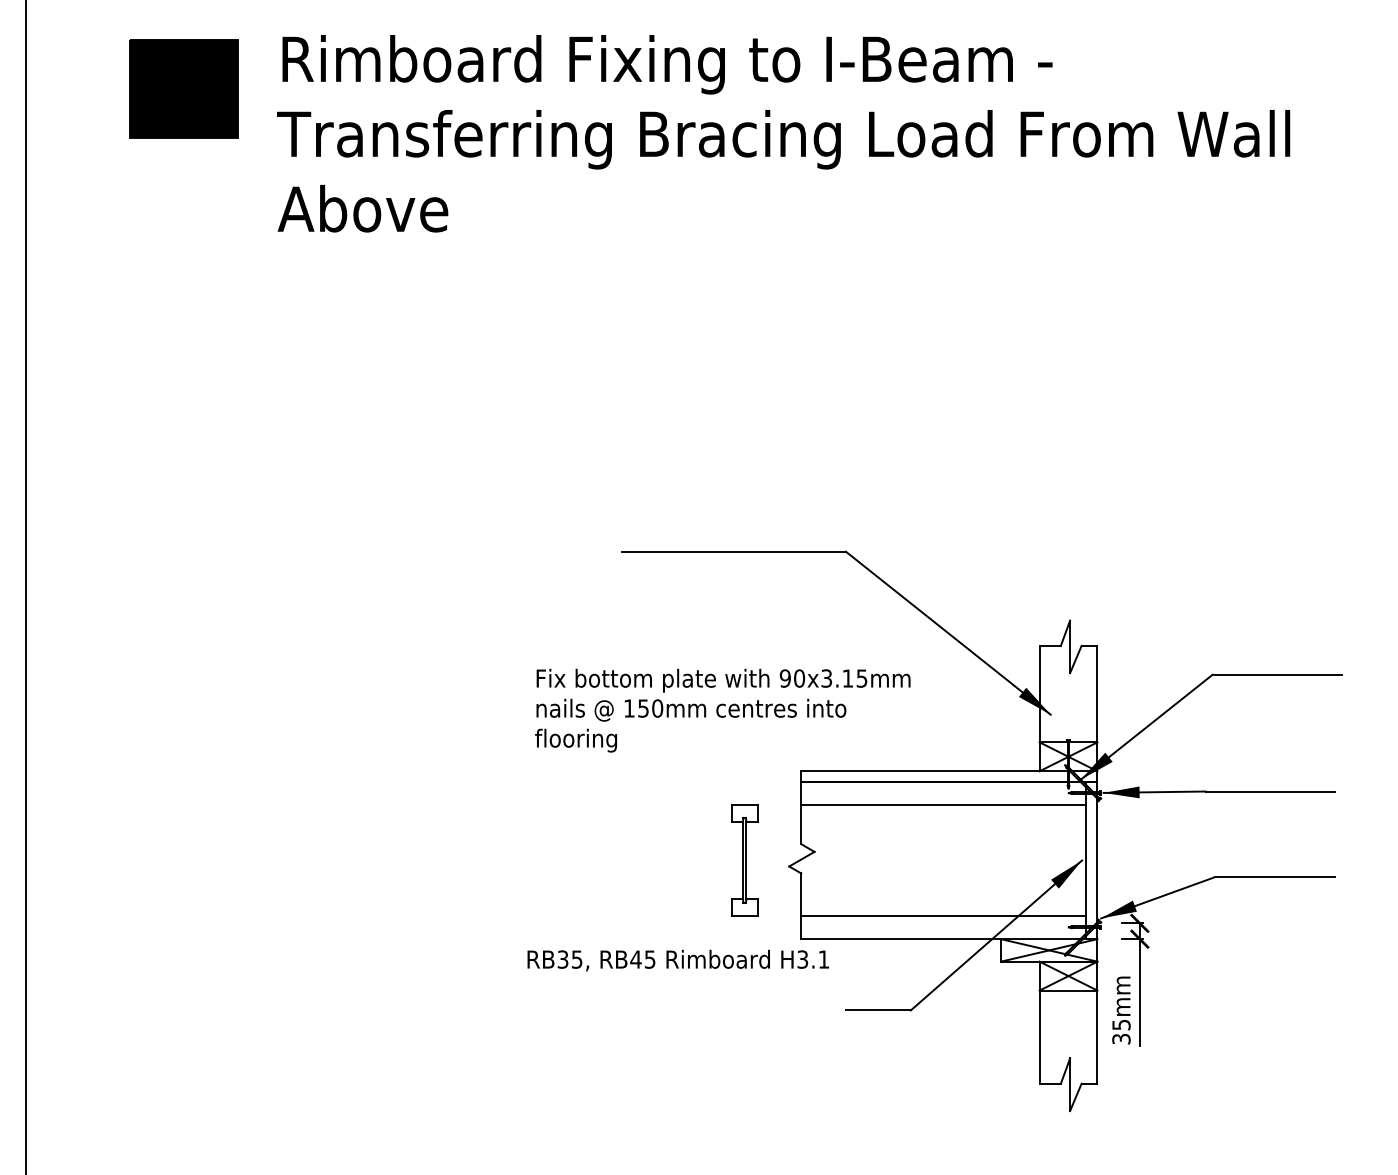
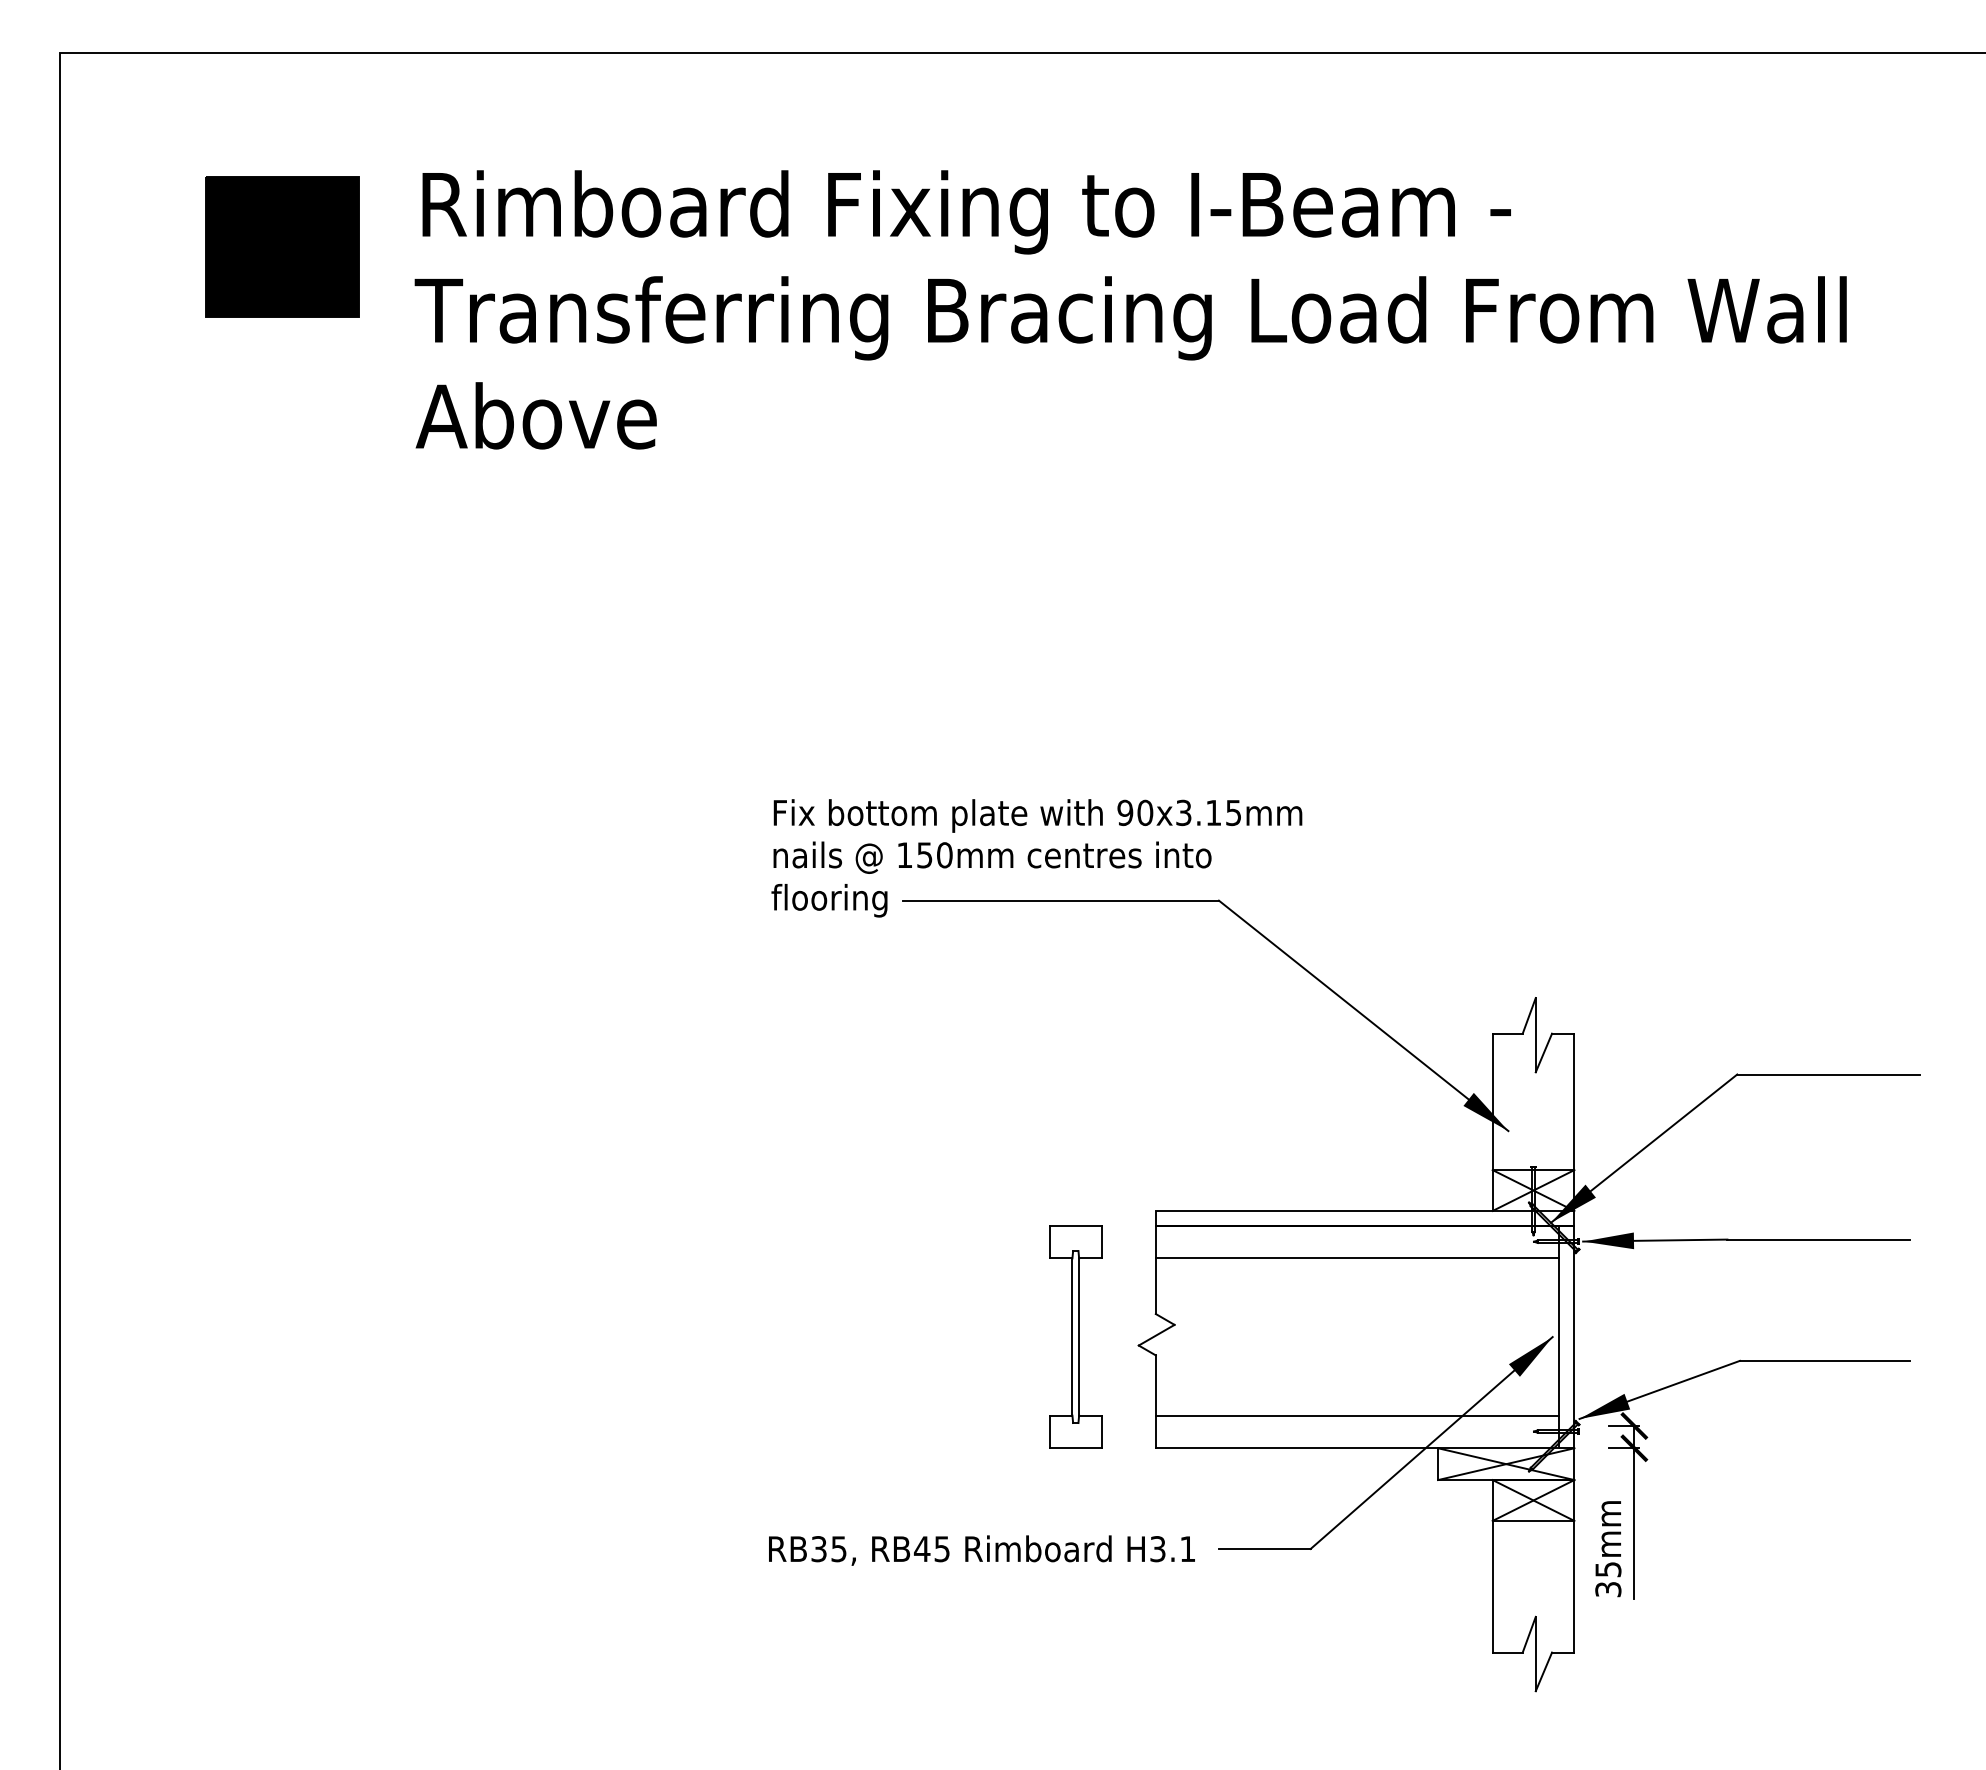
text: (722, 710) -> (1036, 858), moved
part: (744, 860) -> (1075, 1336), size x1.43
text: (677, 960) -> (981, 1550), moved

